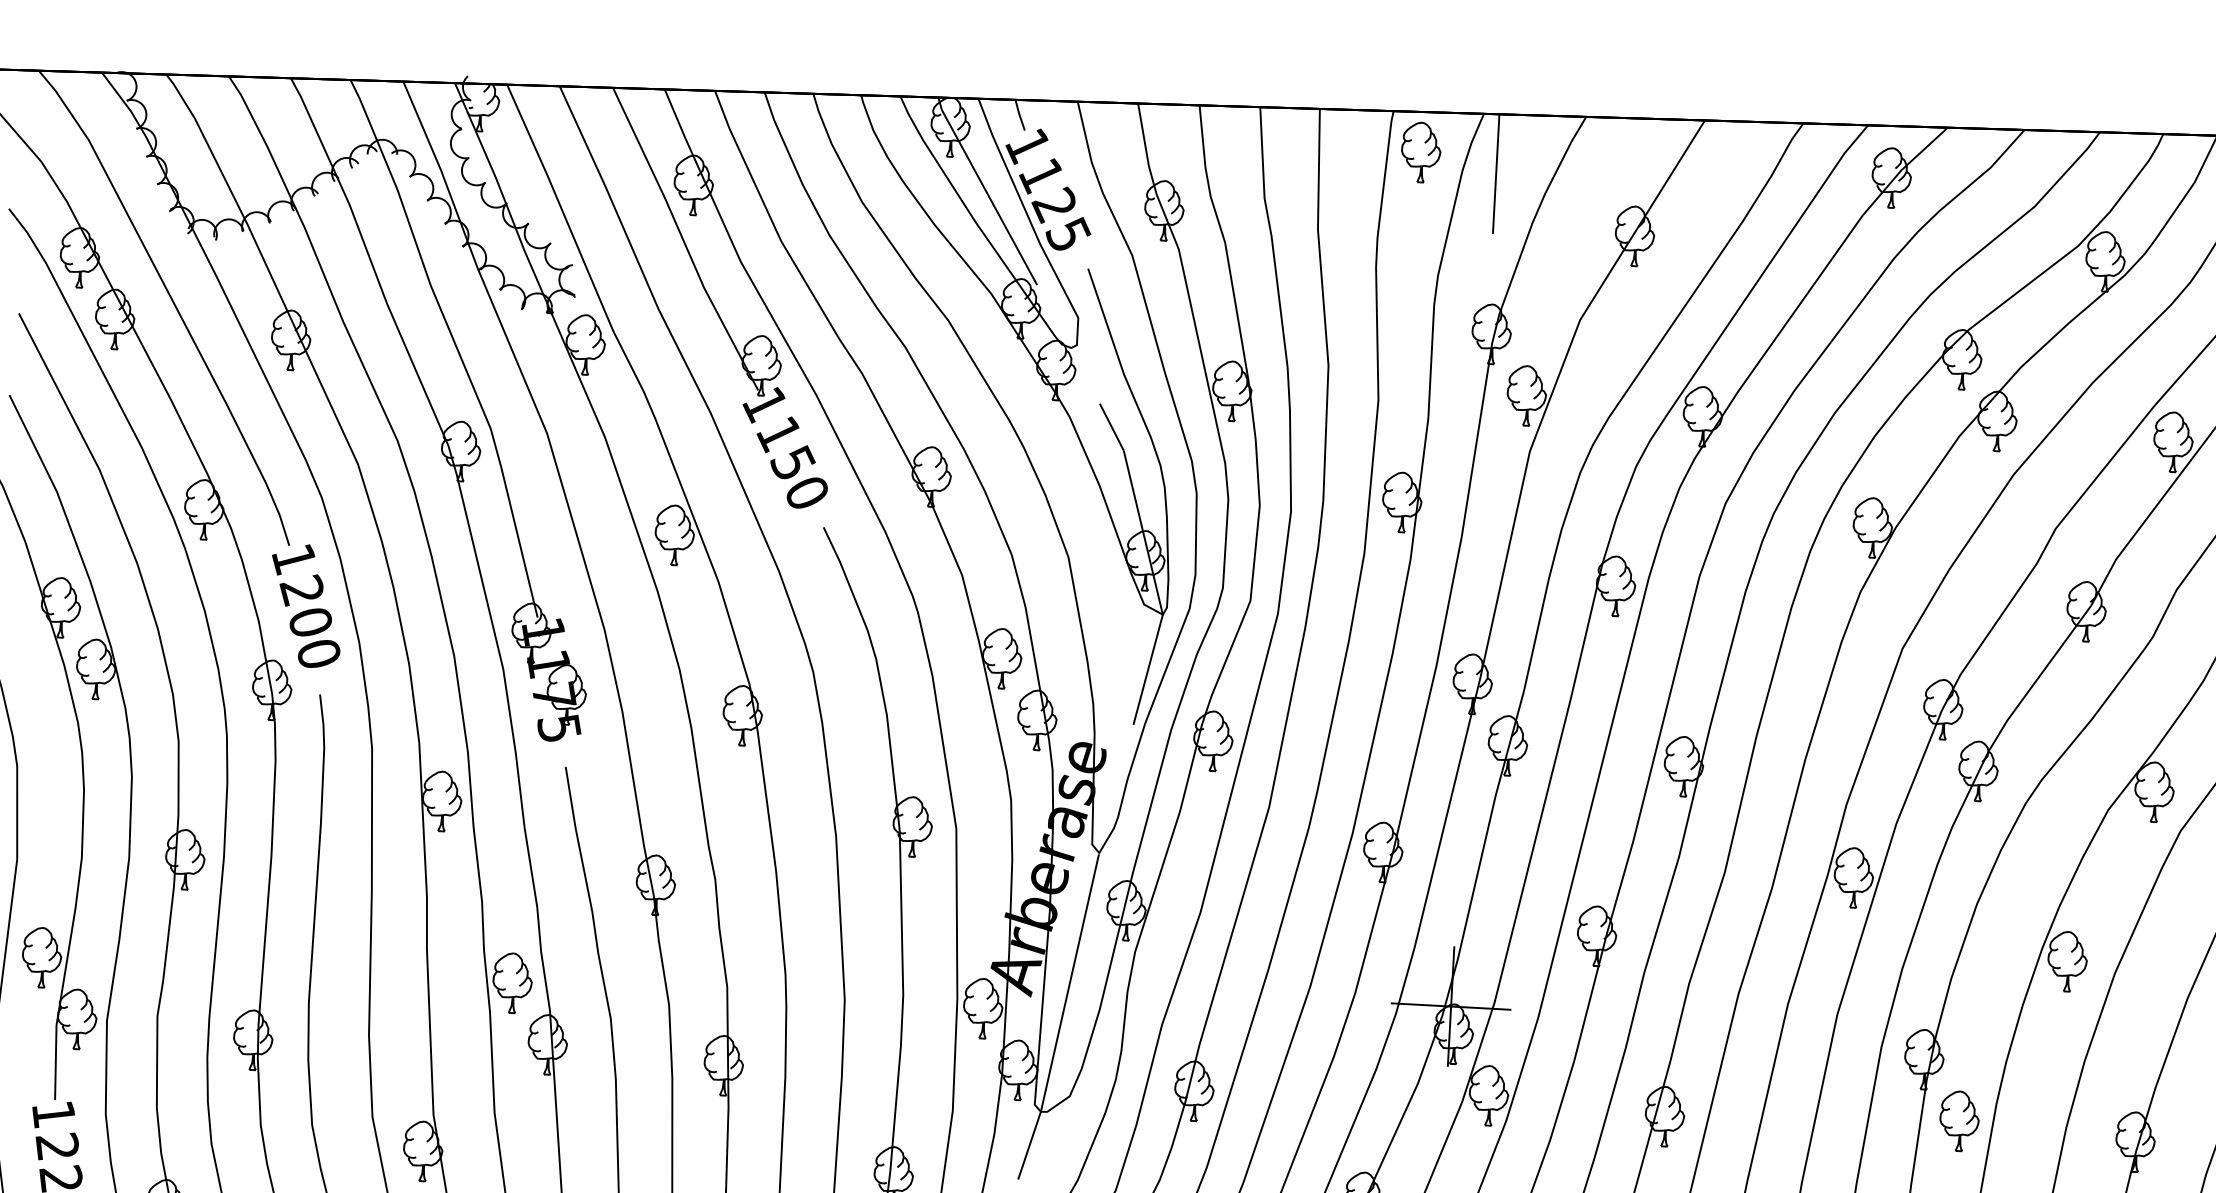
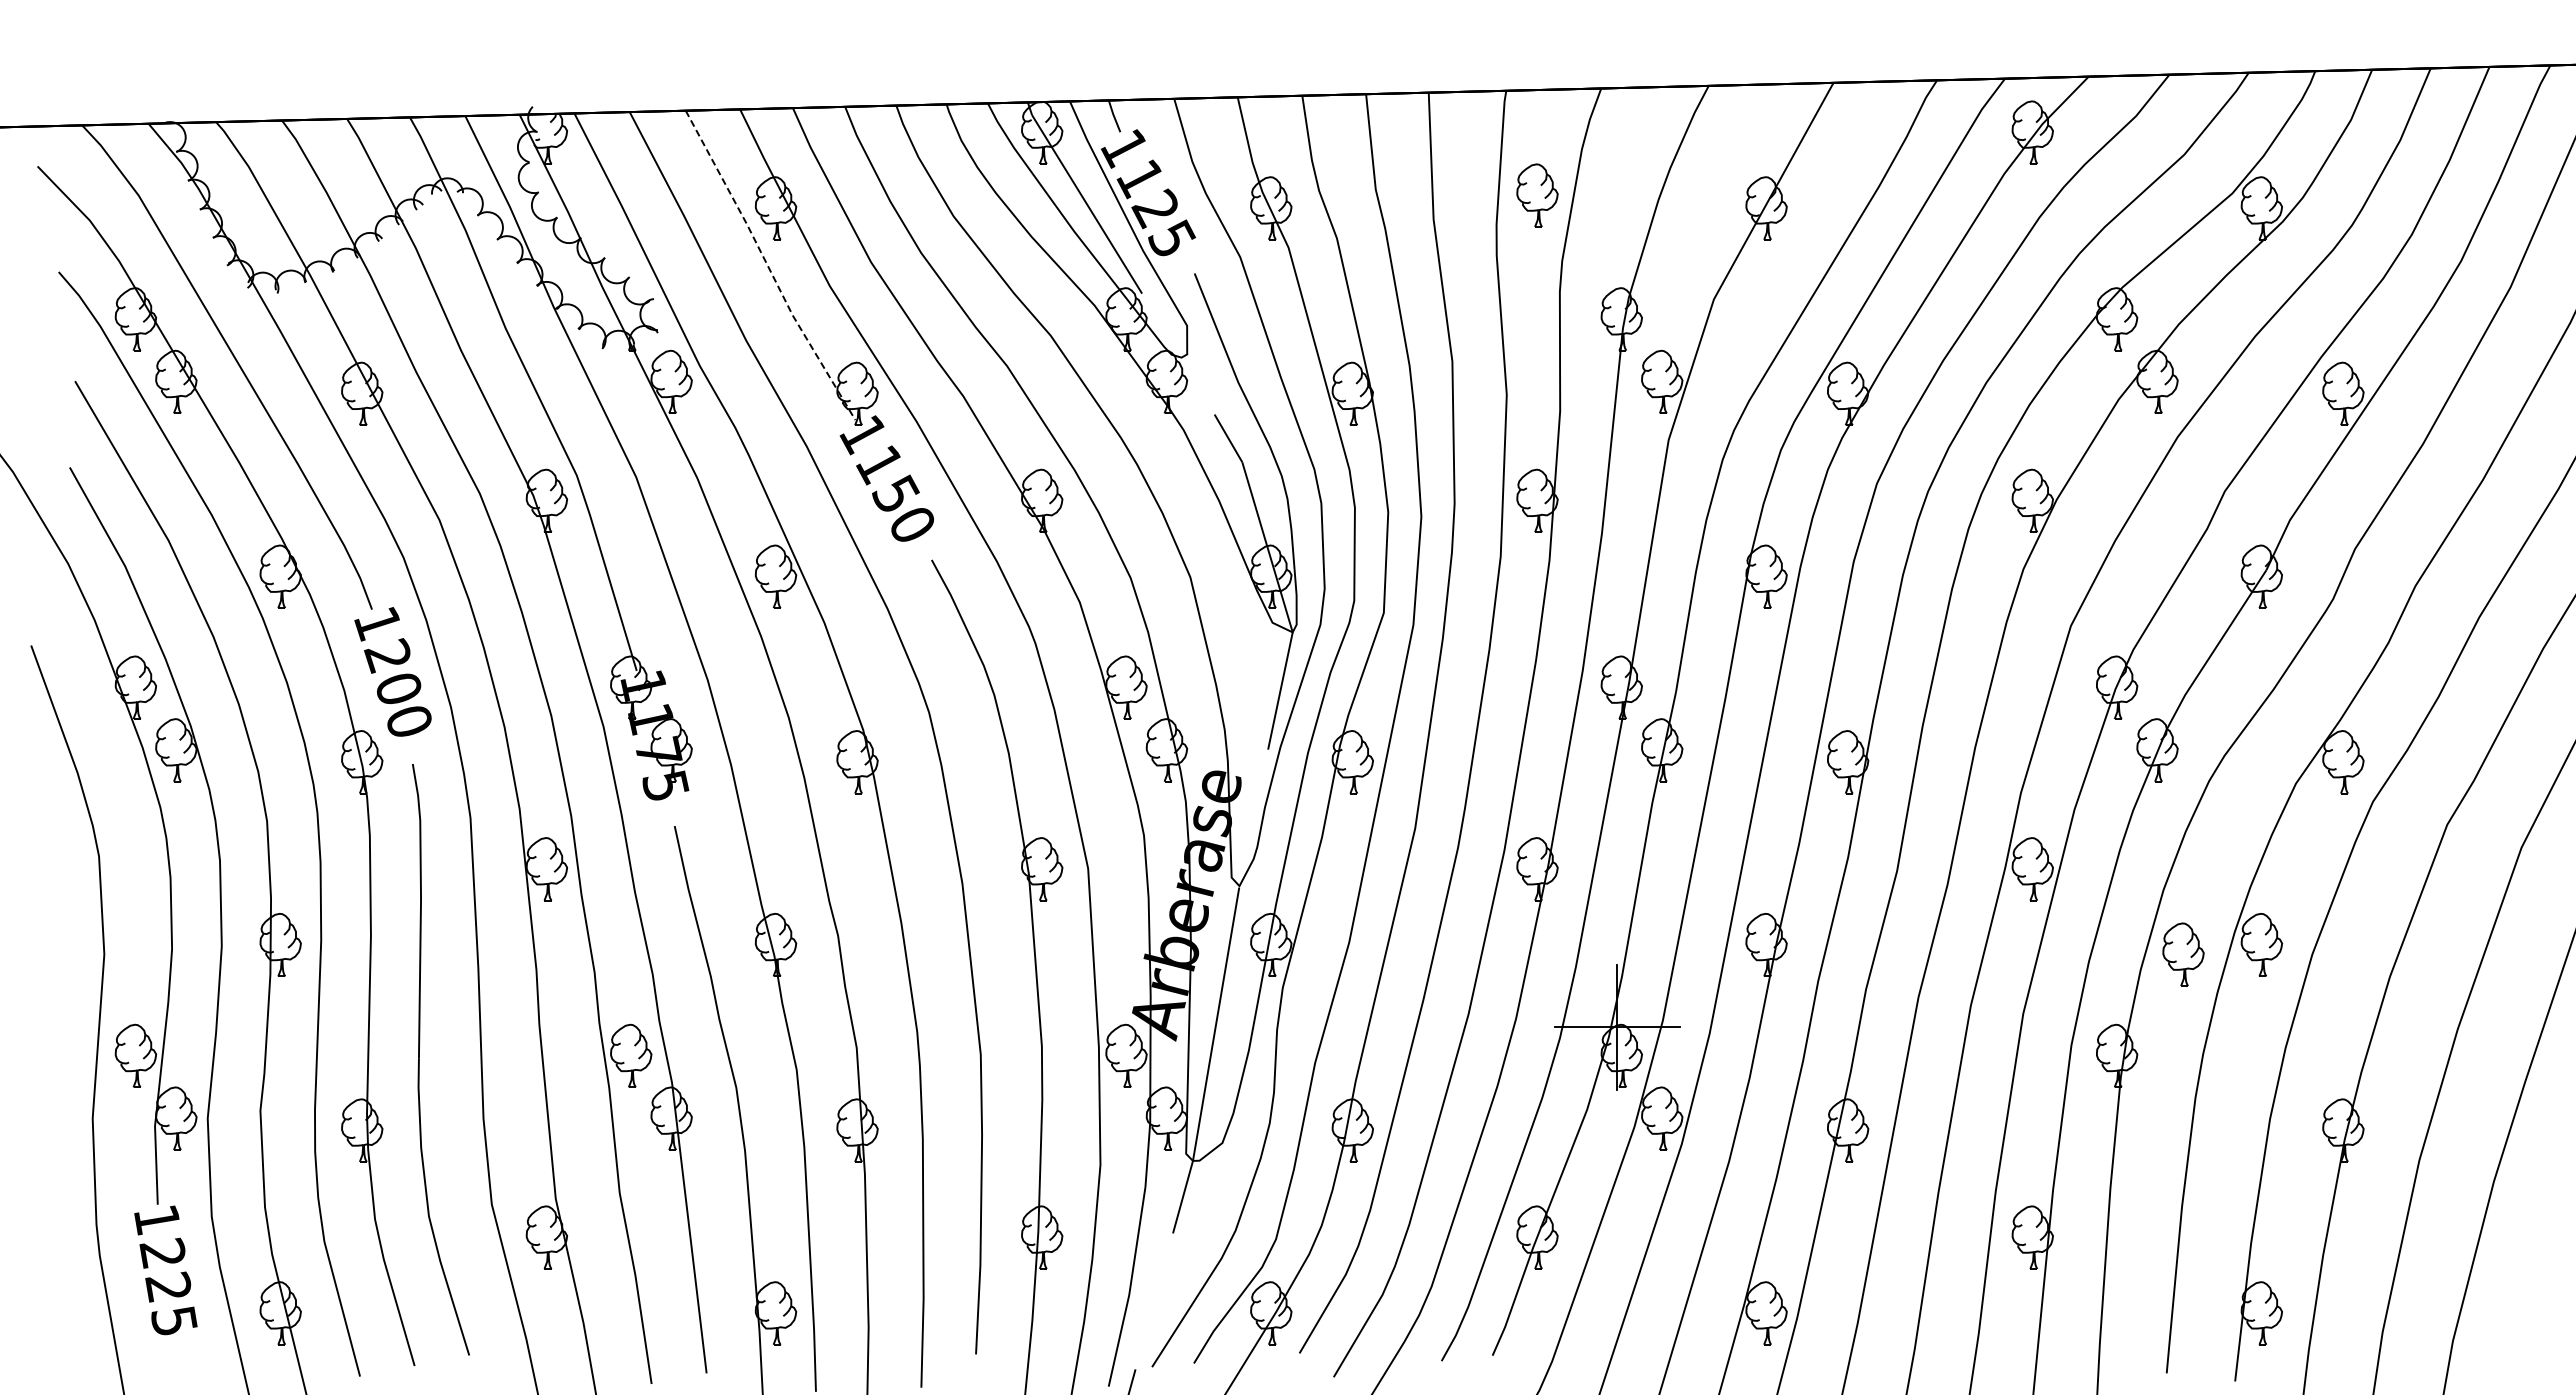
part: (1421, 152) -> (1537, 195), moved
line: (1496, 173) -> (1617, 150), removed
line: (683, 240) -> (768, 266), solid -> dashed
part: (1959, 1121) -> (2183, 954), moved

